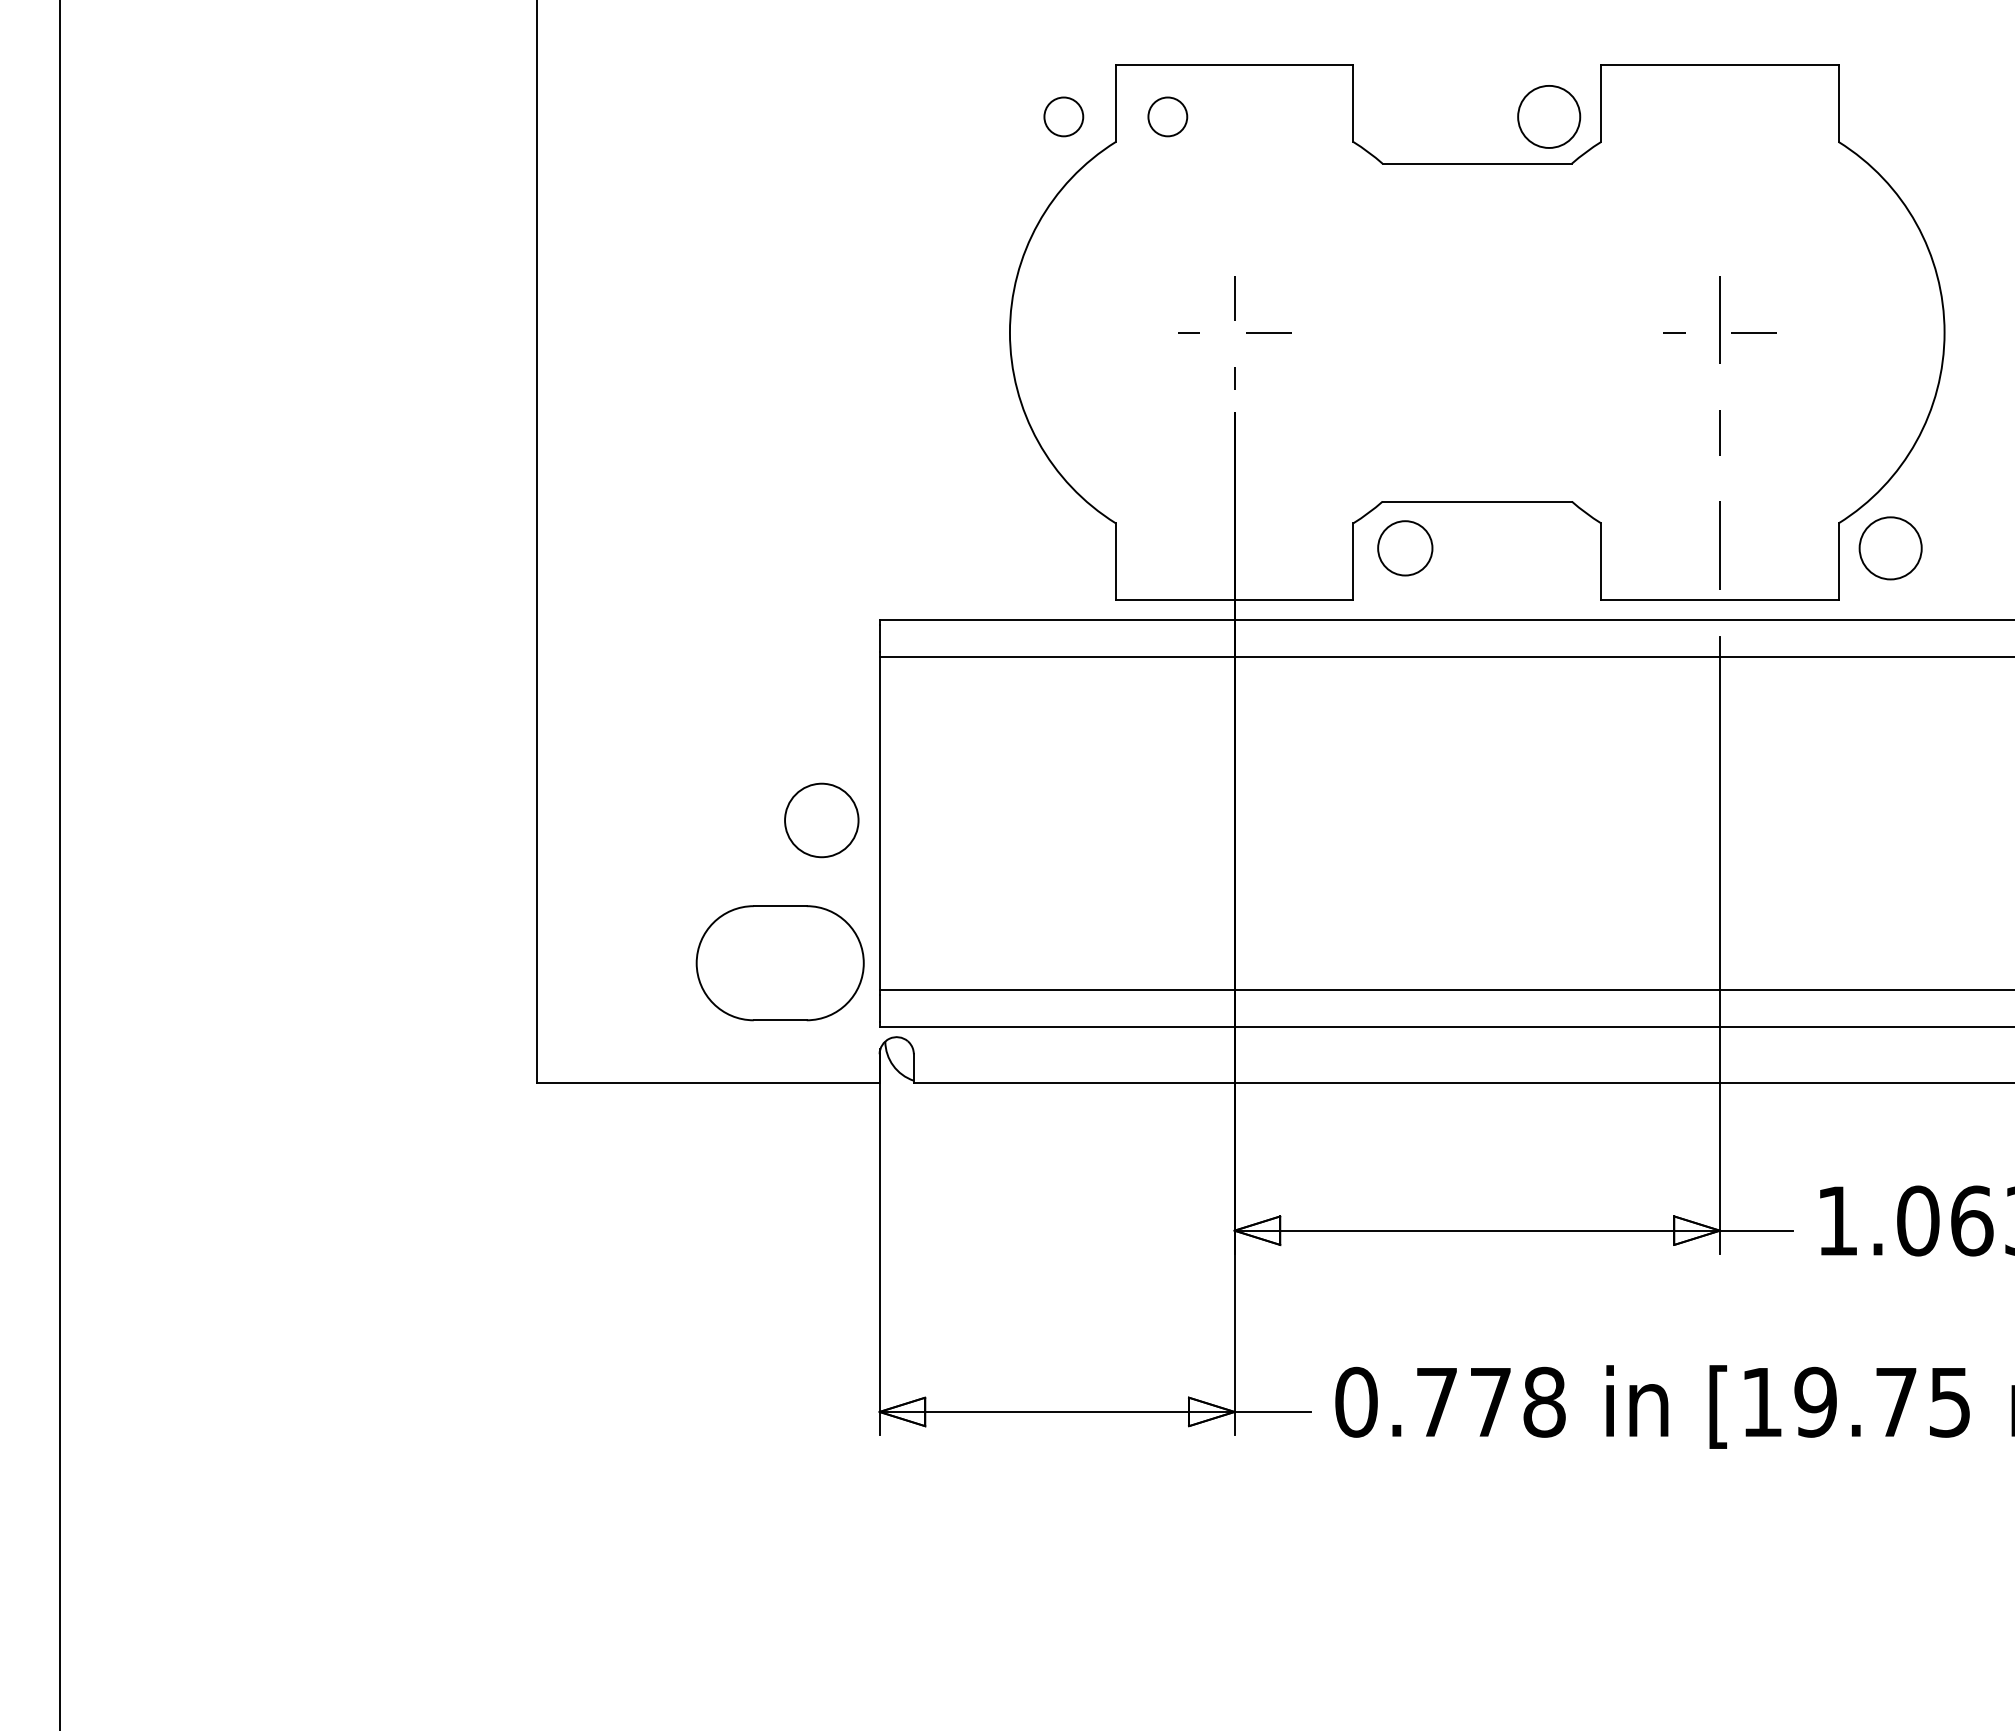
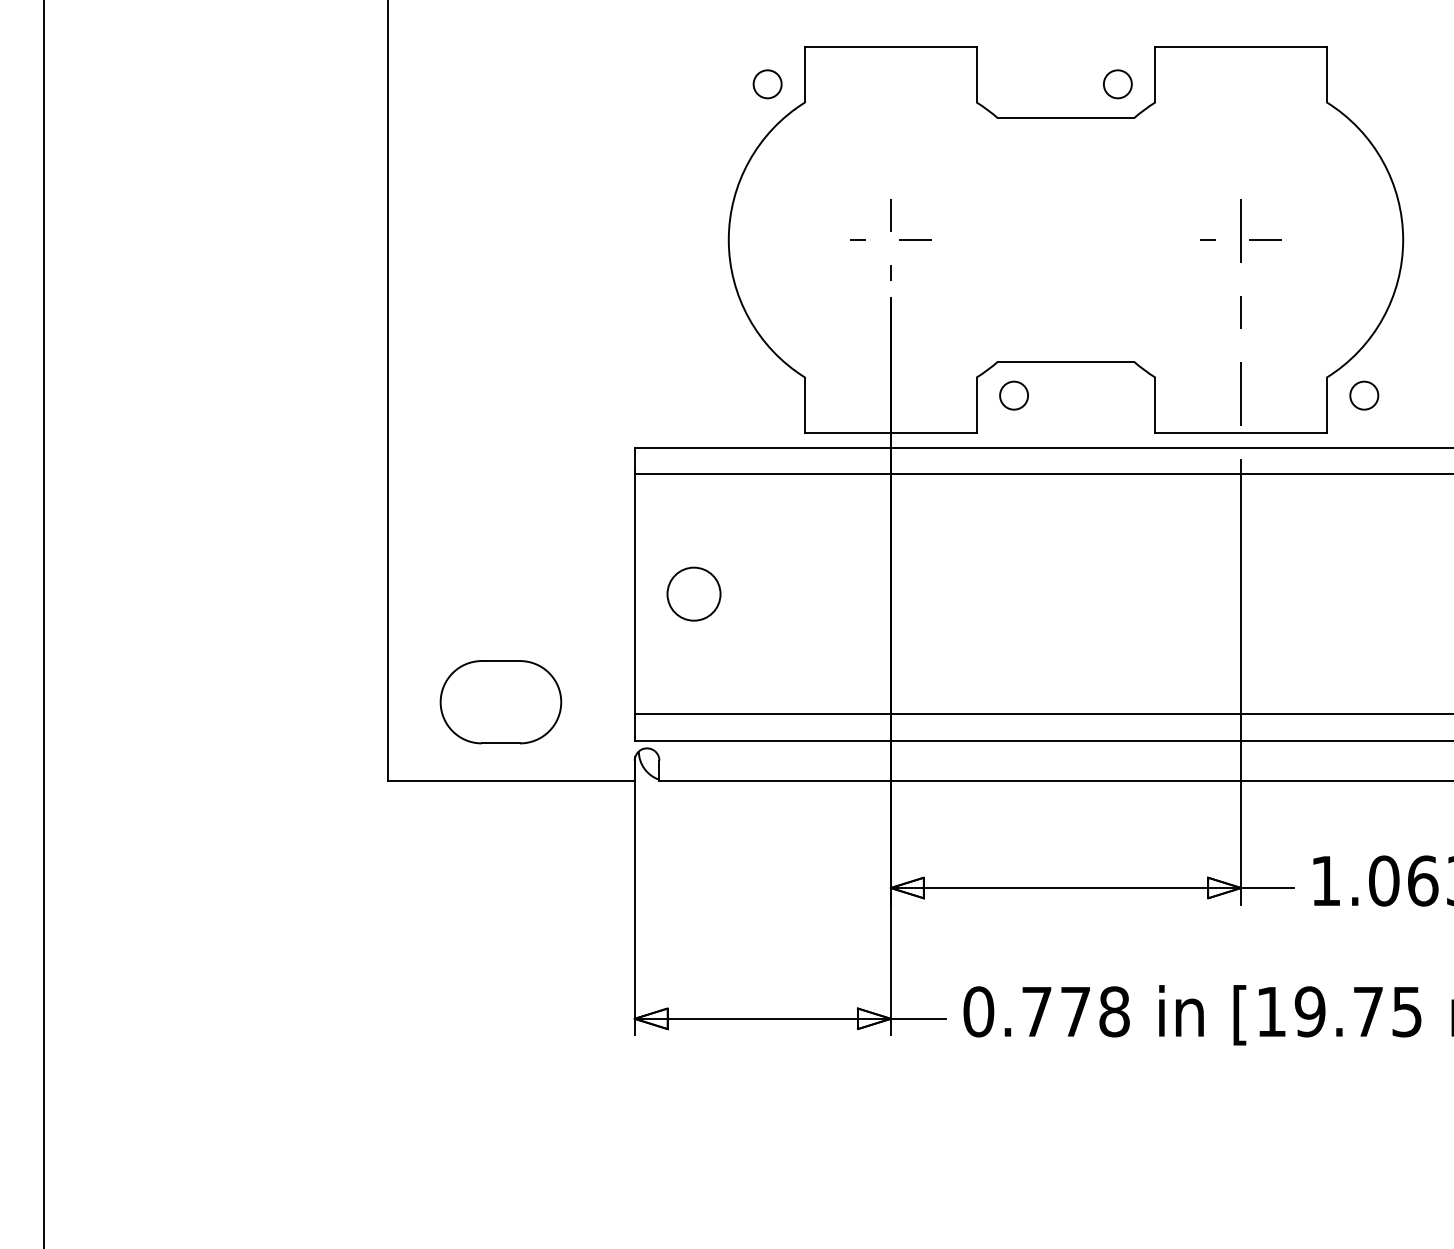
circle: (1167, 116) -> (842, 84), removed
circle: (1548, 116) -> (1117, 84), size x0.62
circle: (1890, 547) -> (1364, 395), size x0.62
circle: (1405, 548) -> (1014, 395), size x0.71
circle: (821, 820) -> (693, 594), moved
part: (779, 963) -> (500, 702), moved

